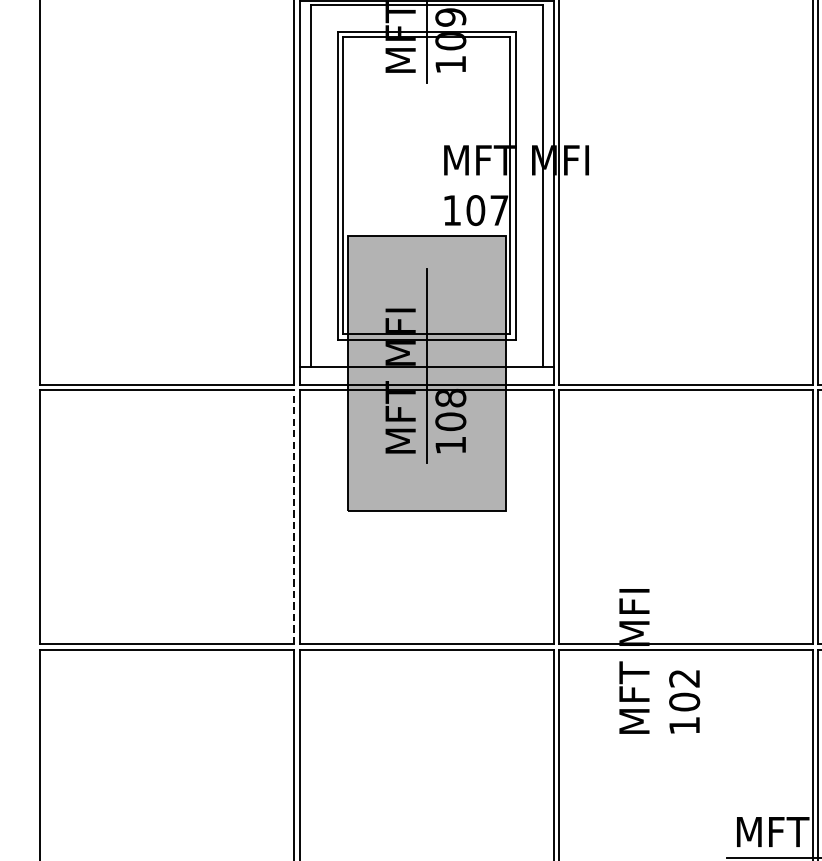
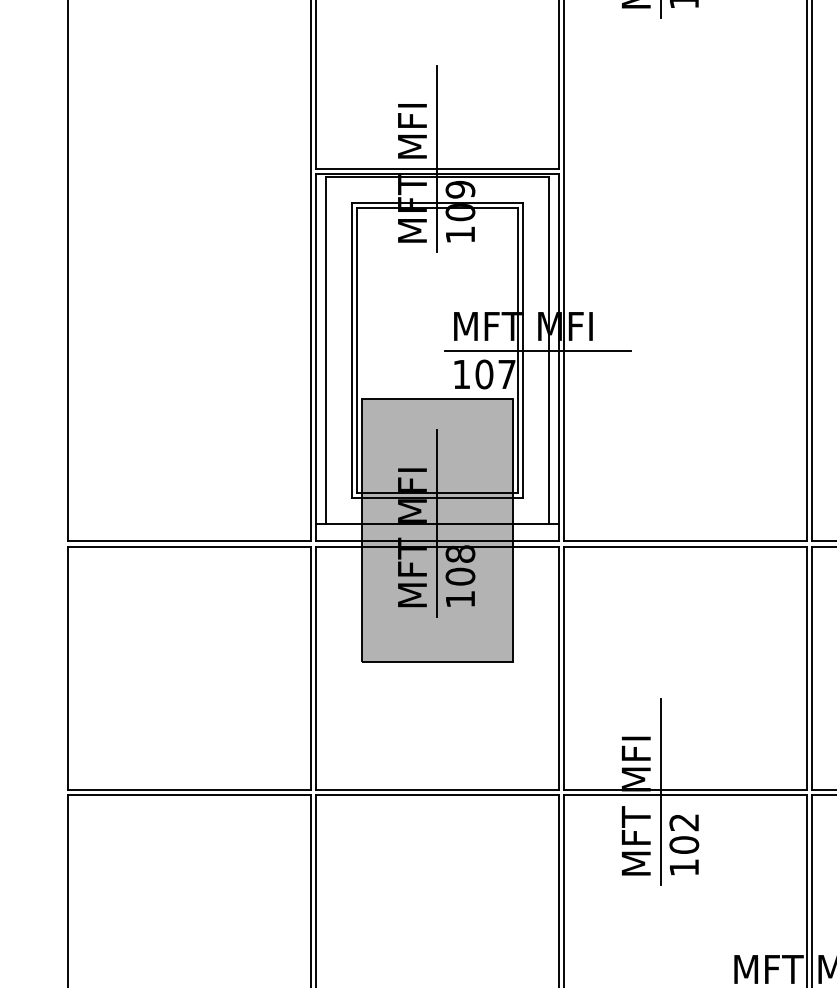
line: (531, 186) -> (537, 351), added
line: (294, 517) -> (310, 668), dashed -> solid
line: (660, 646) -> (661, 791), added

